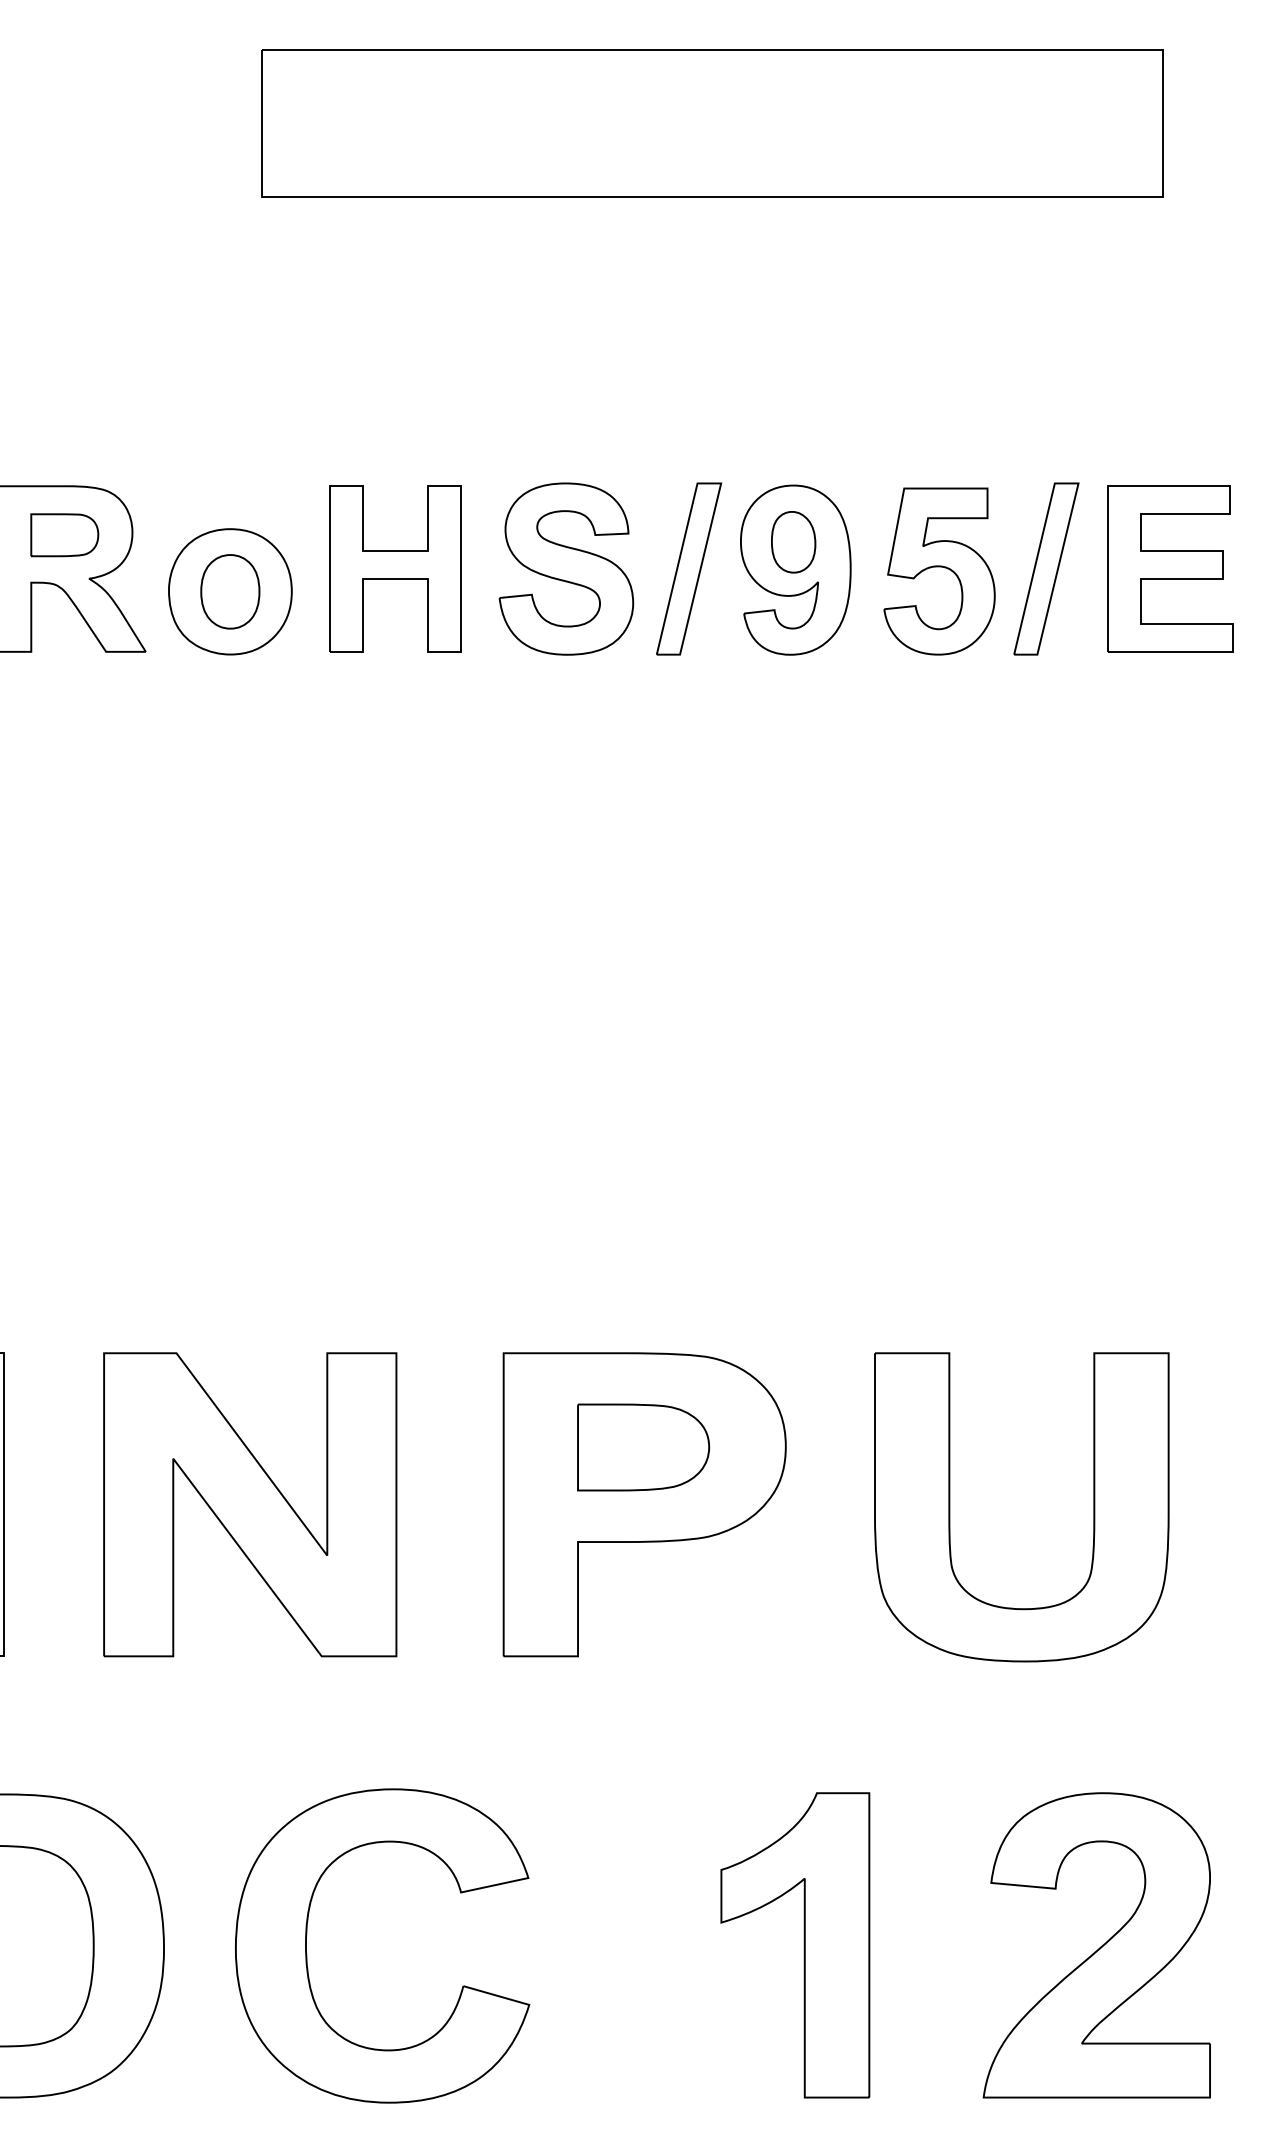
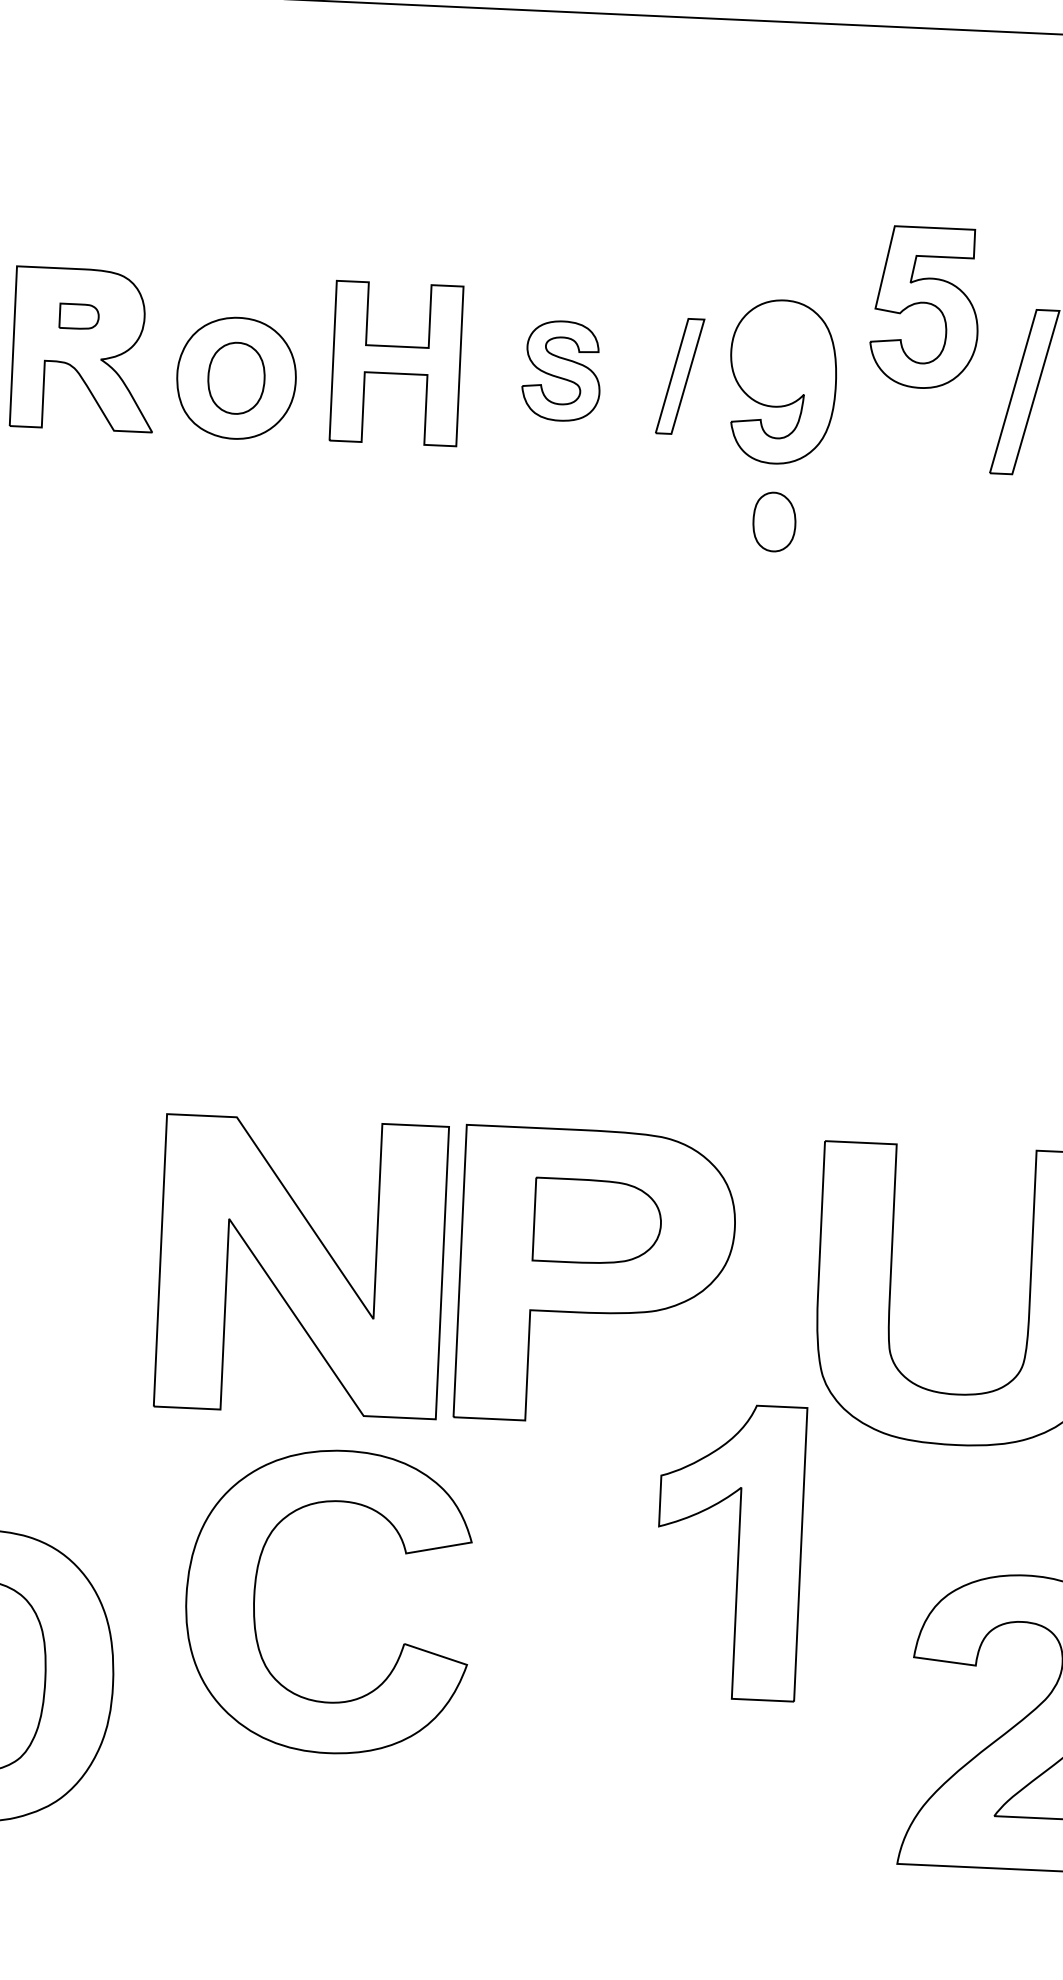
part: (64, 535) -> (78, 316), size x0.6
part: (793, 542) -> (774, 522), moved
part: (566, 568) -> (561, 370), size x0.6
part: (689, 568) -> (680, 375), size x0.7
part: (939, 571) -> (925, 307), moved
part: (250, 1504) -> (301, 1266), moved
part: (803, 1945) -> (737, 1552), moved
part: (307, 1953) -> (255, 1605), moved

